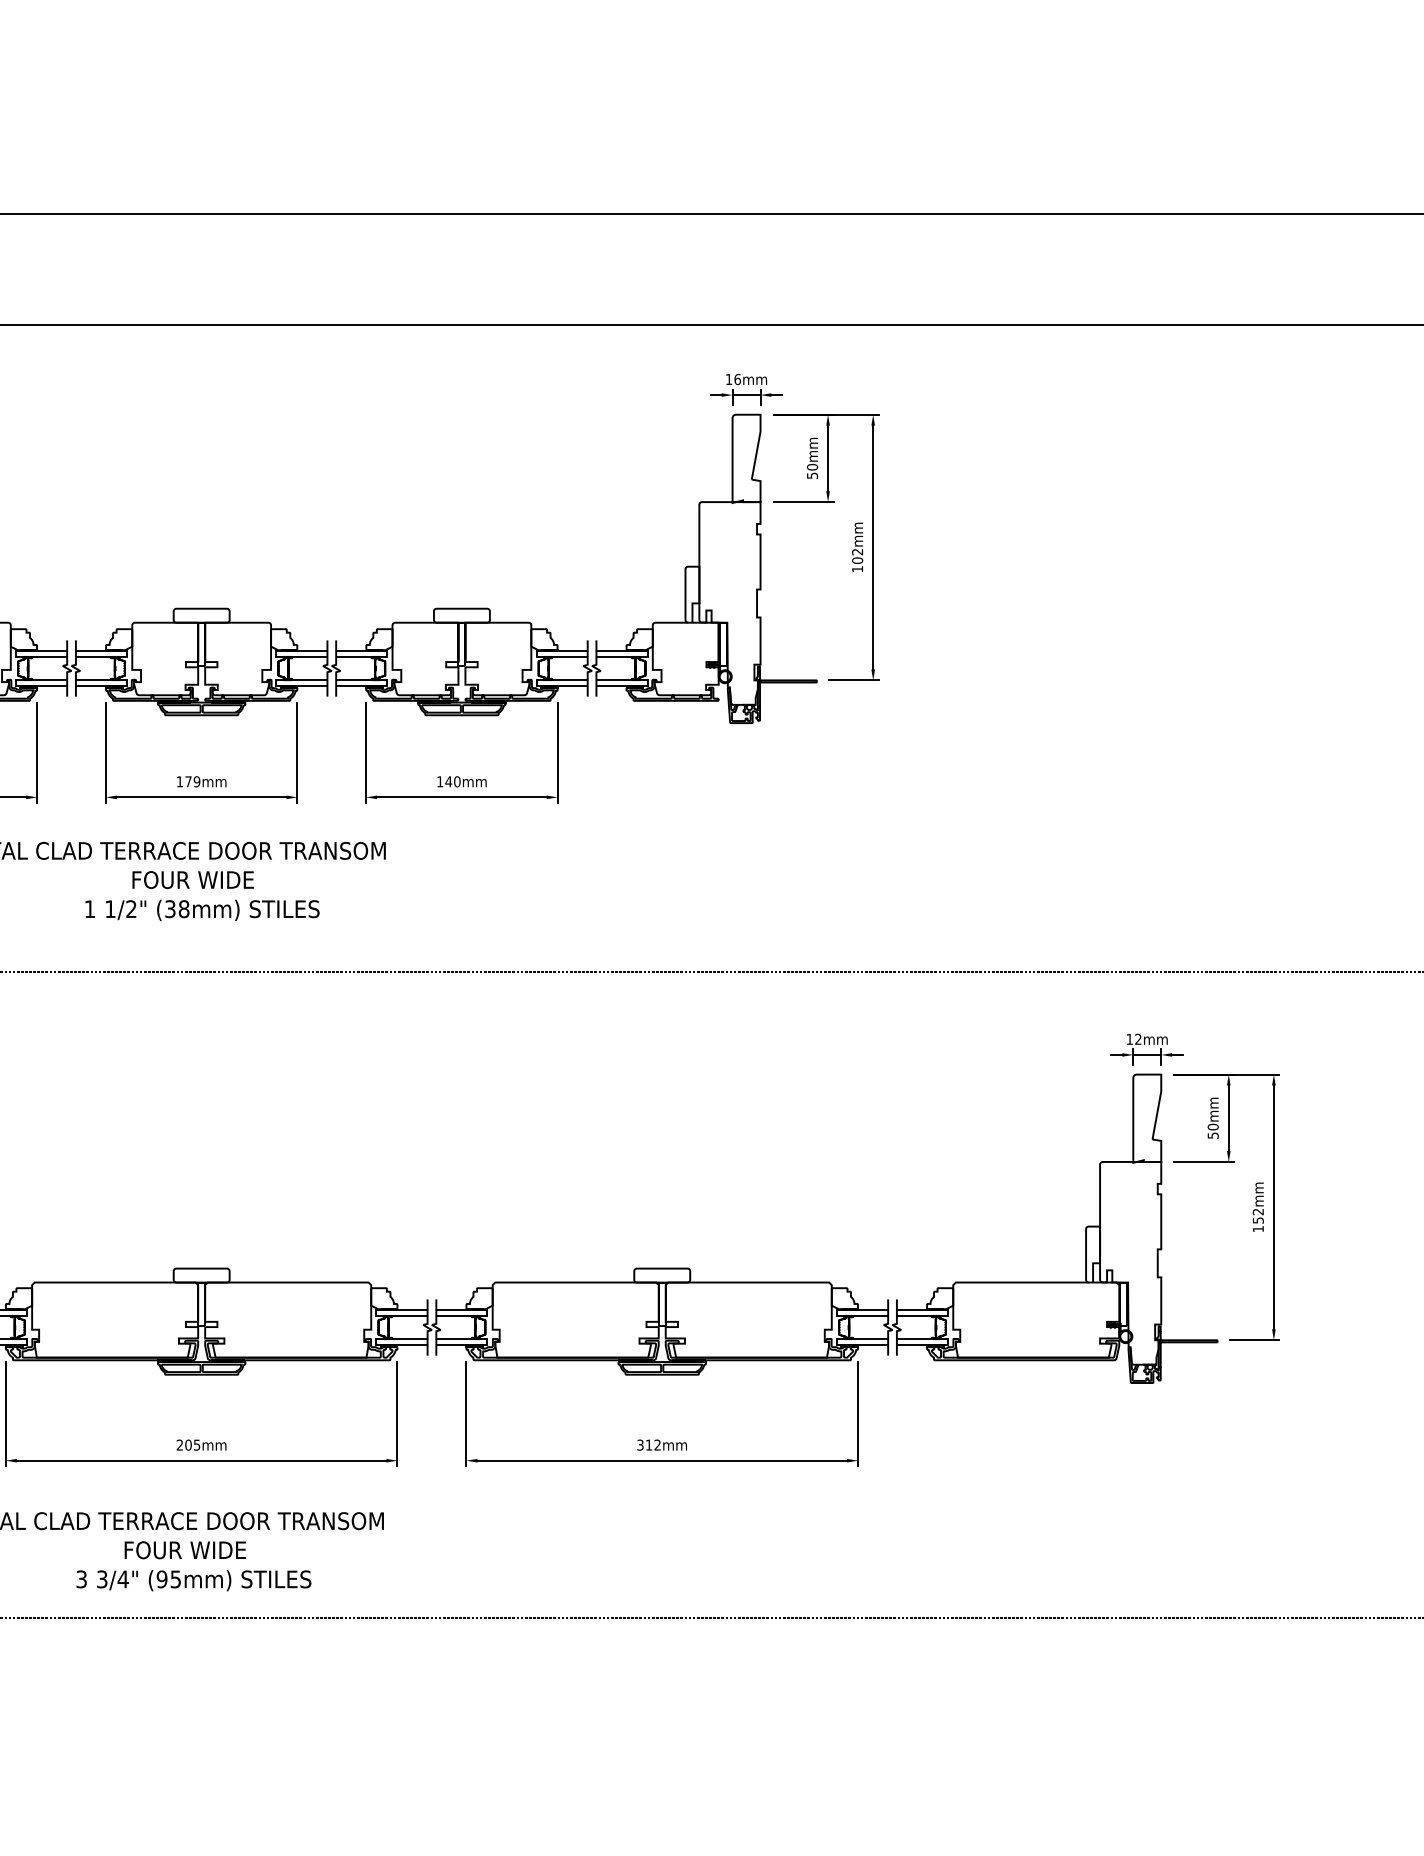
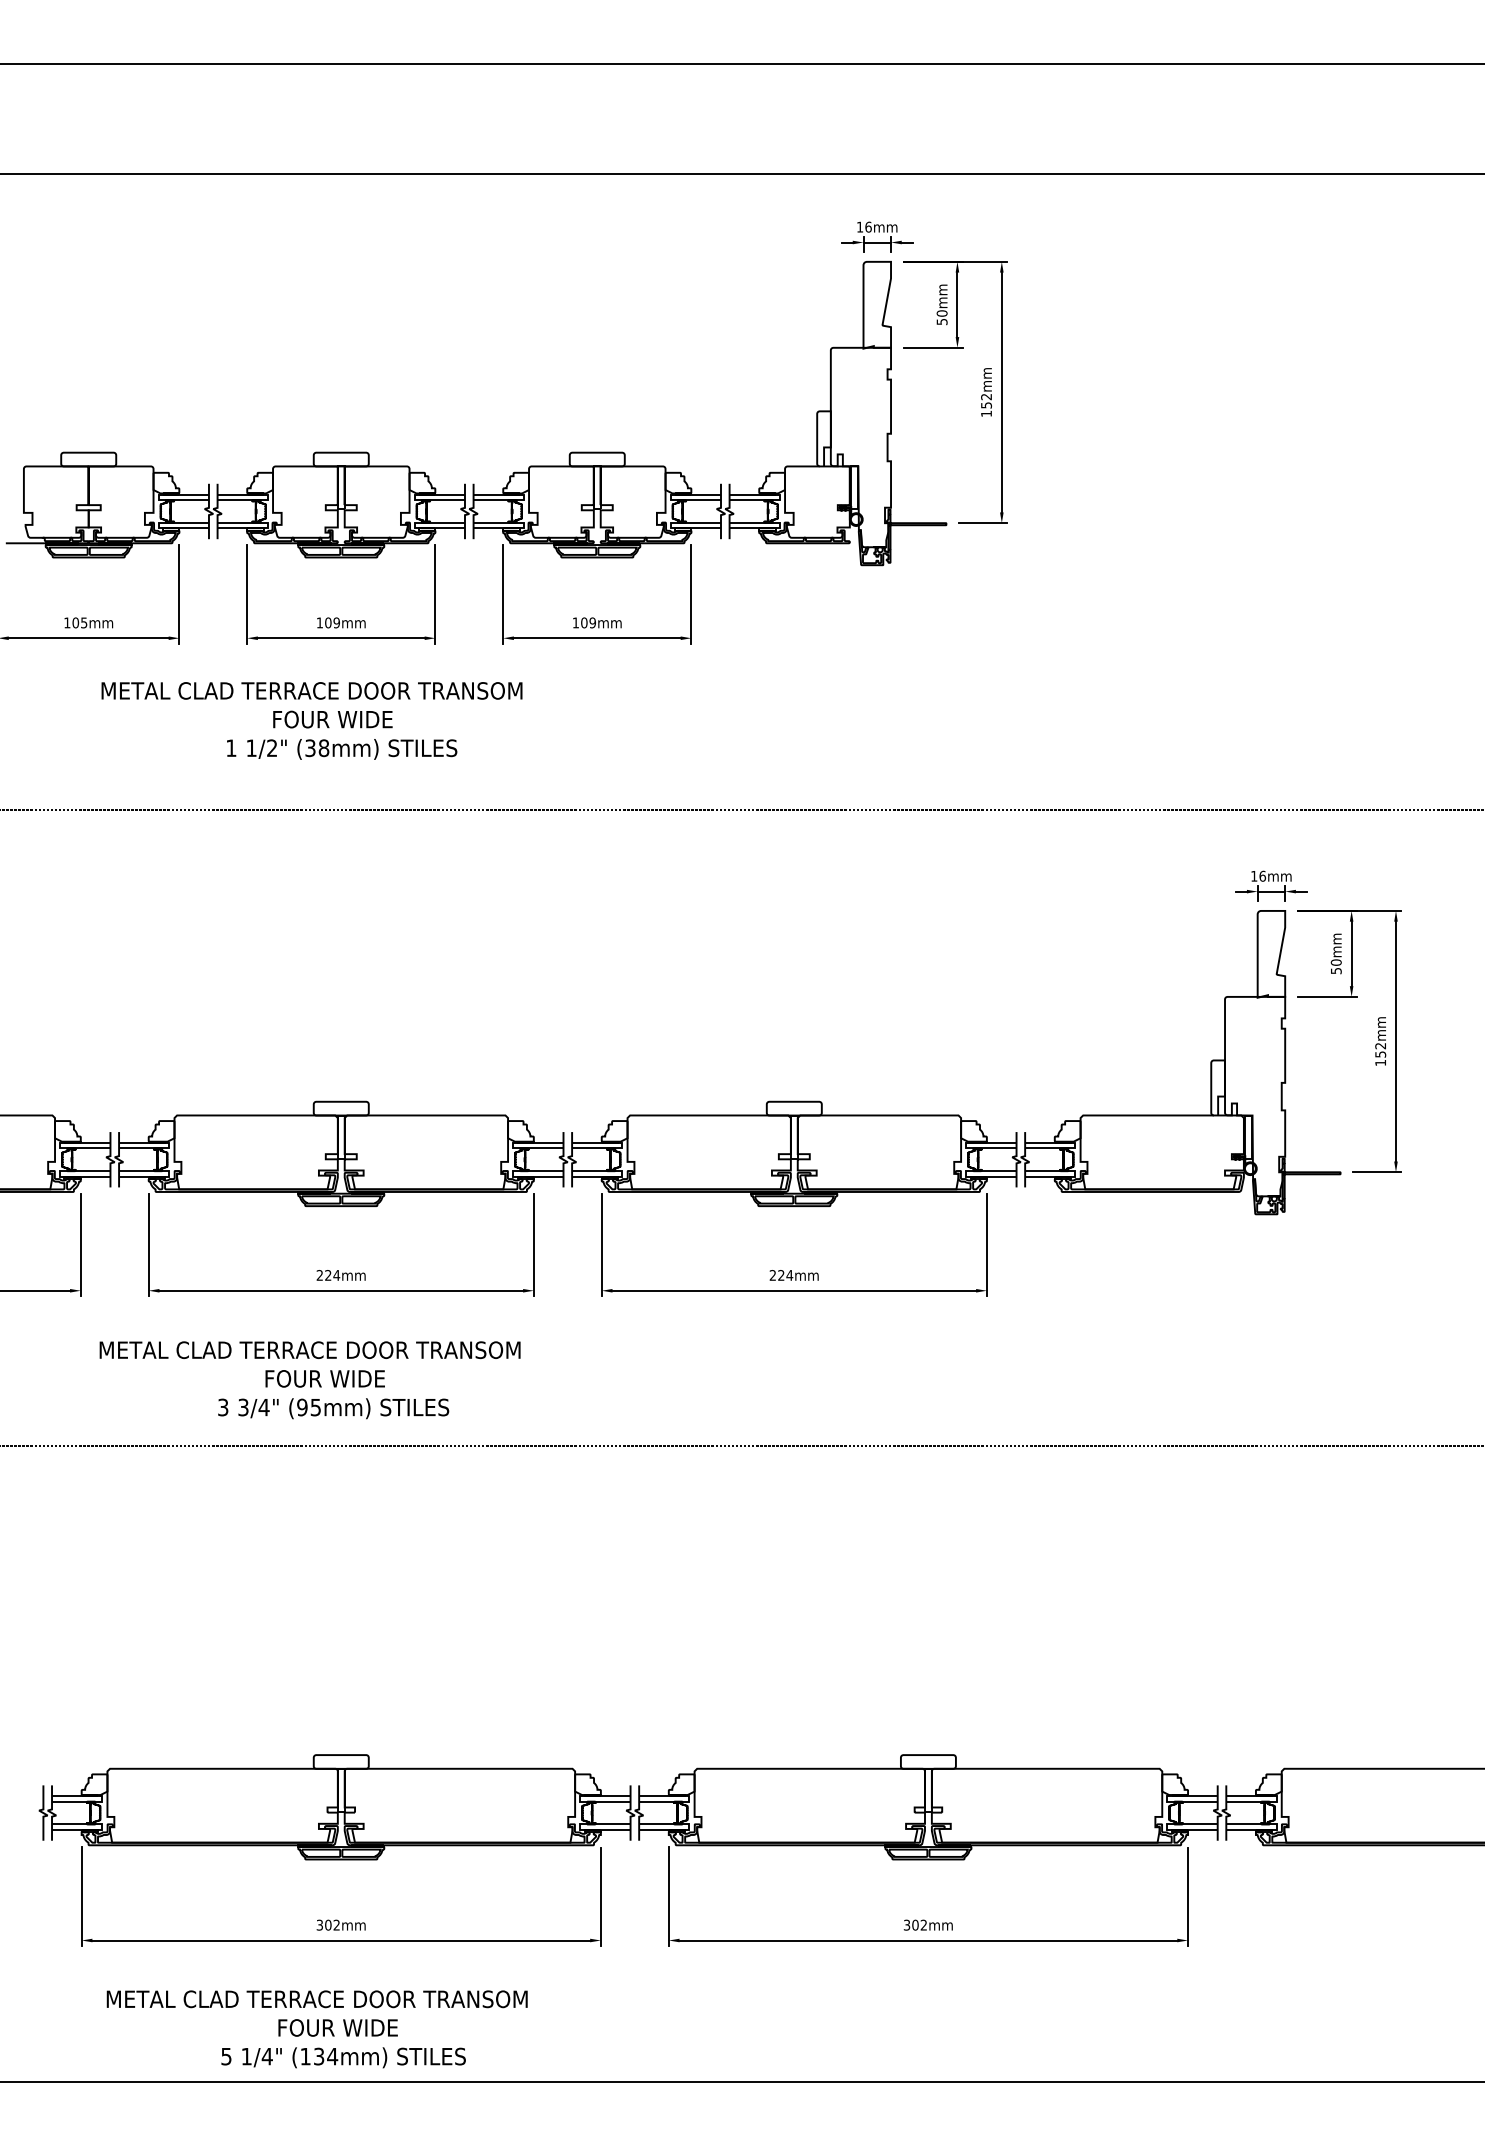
text: (857, 560) -> (986, 405), 102mm -> 152mm
text: (188, 781) -> (328, 622), 179mm -> 109mm
text: (451, 781) -> (587, 622), 140mm -> 109mm
text: (1138, 1038) -> (1262, 875), 12mm -> 16mm
text: (192, 1445) -> (332, 1275), 205mm -> 224mm
text: (649, 1445) -> (781, 1275), 312mm -> 224mm

